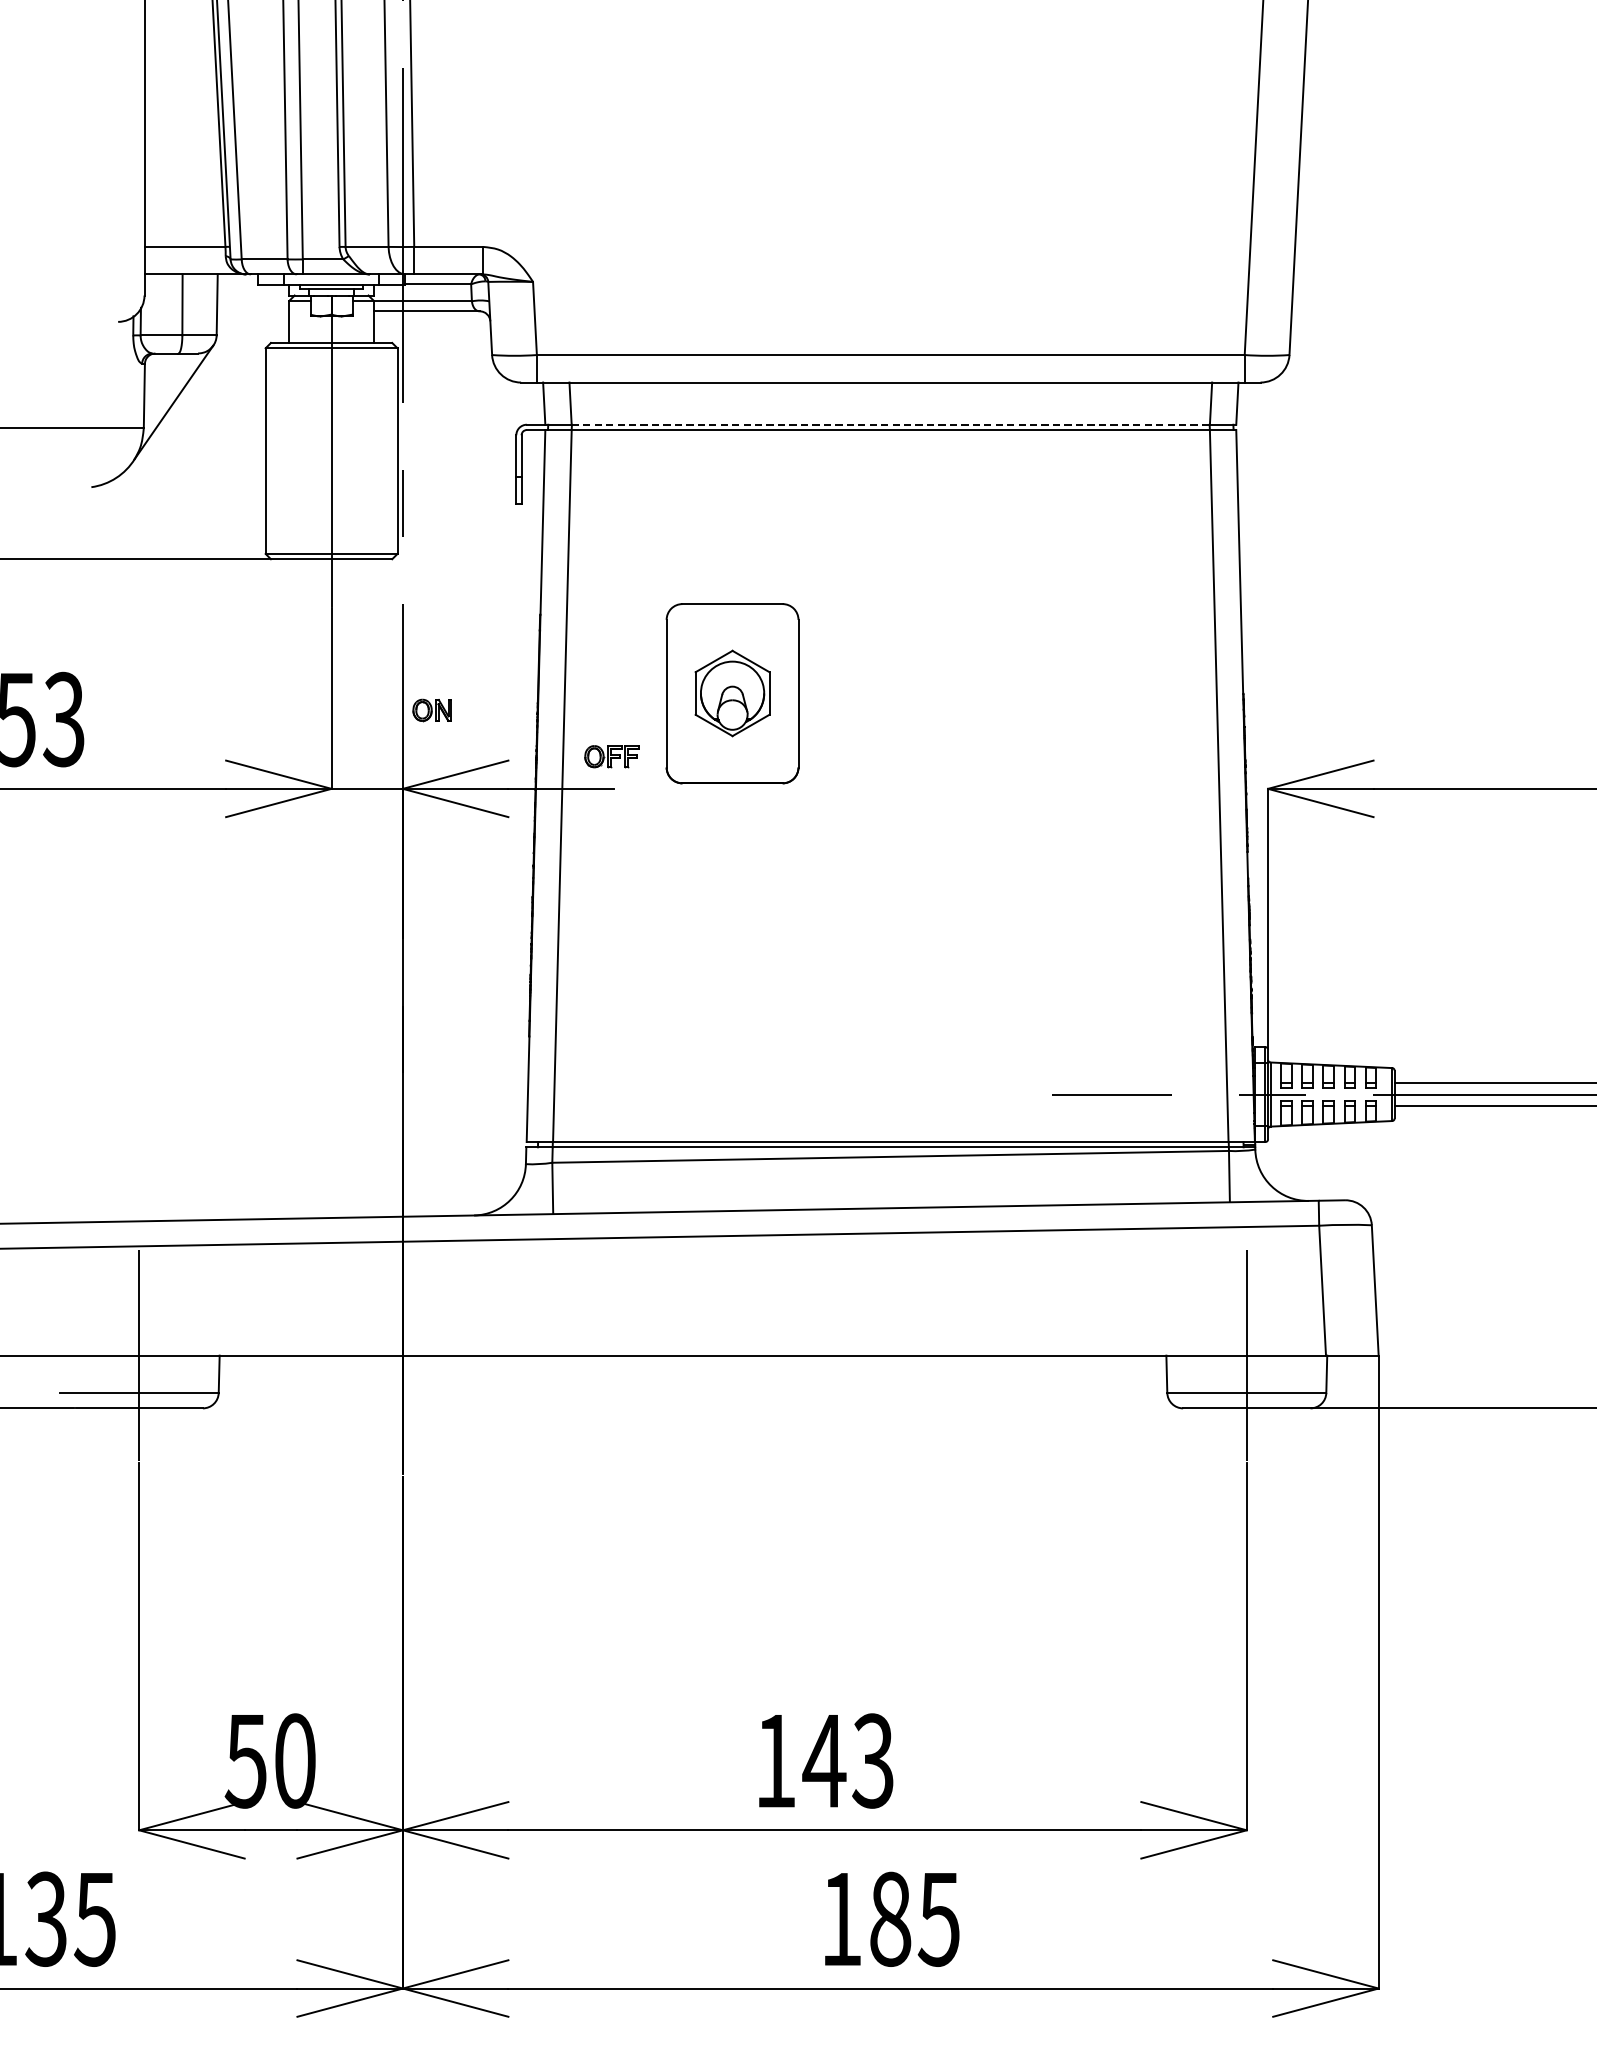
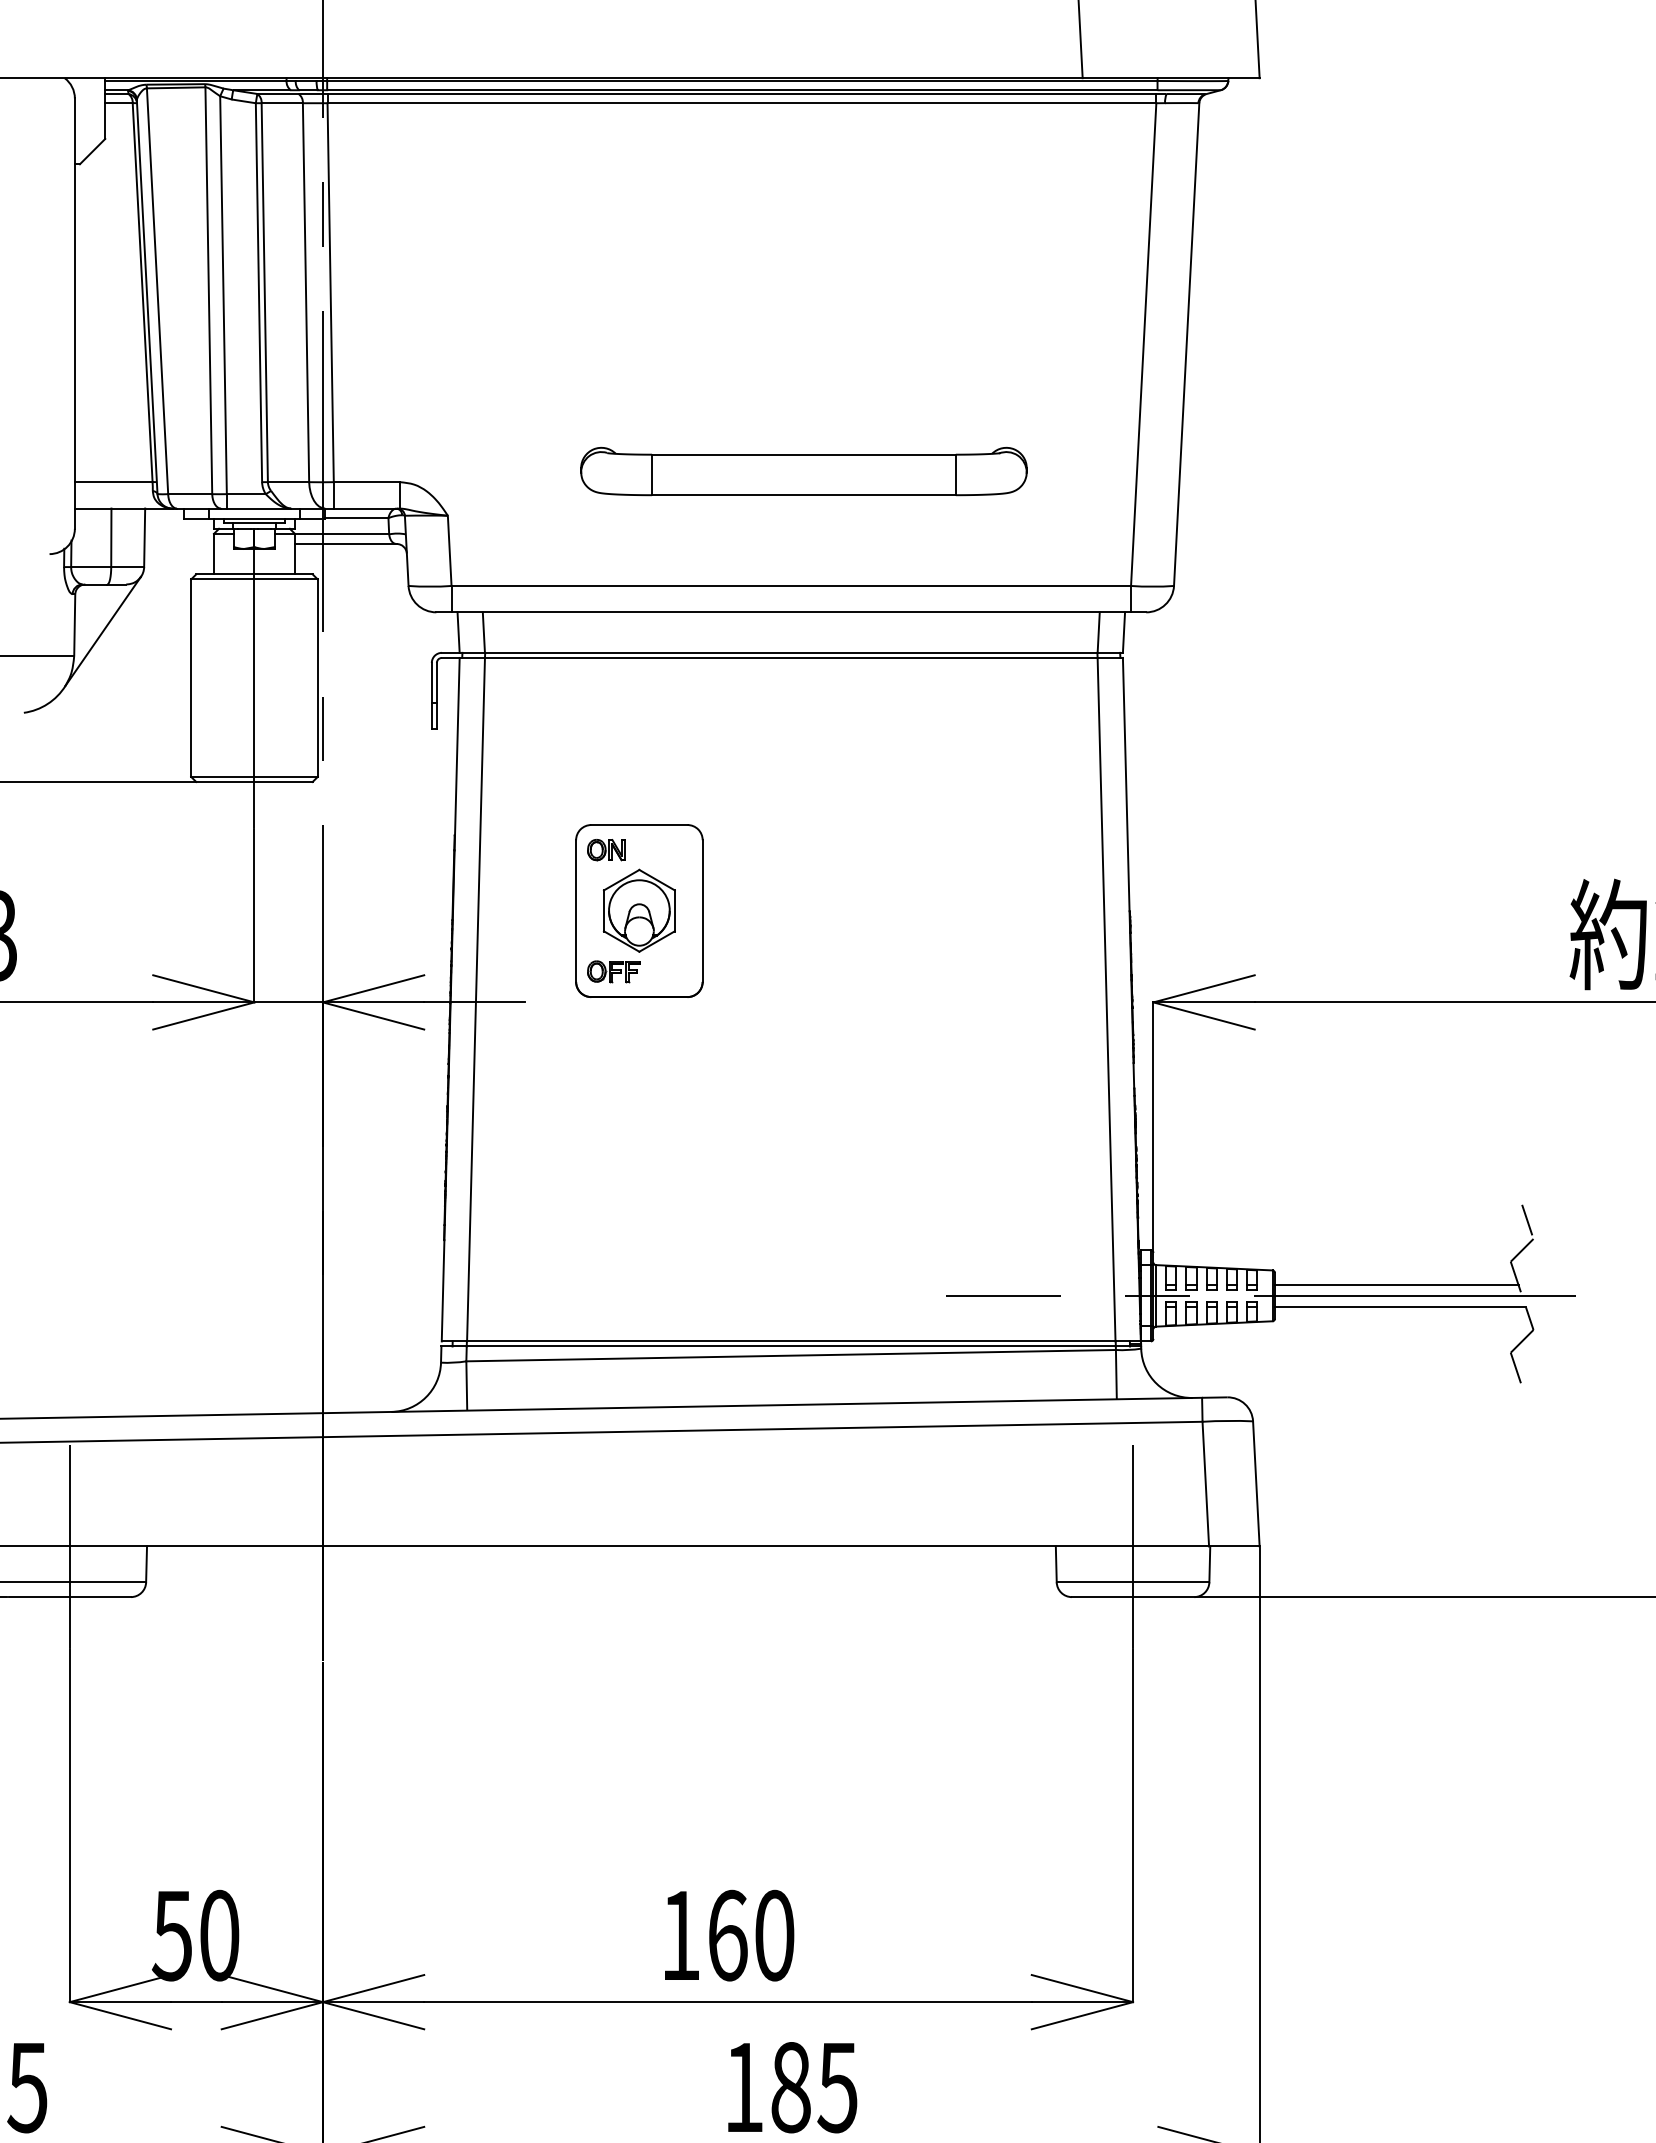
part: (903, 235) -> (803, 471), added
line: (891, 424) -> (791, 652), dashed -> solid
part: (432, 710) -> (606, 850), moved
part: (611, 756) -> (613, 971), moved
text: (848, 1760) -> (750, 1935), 143 -> 160

